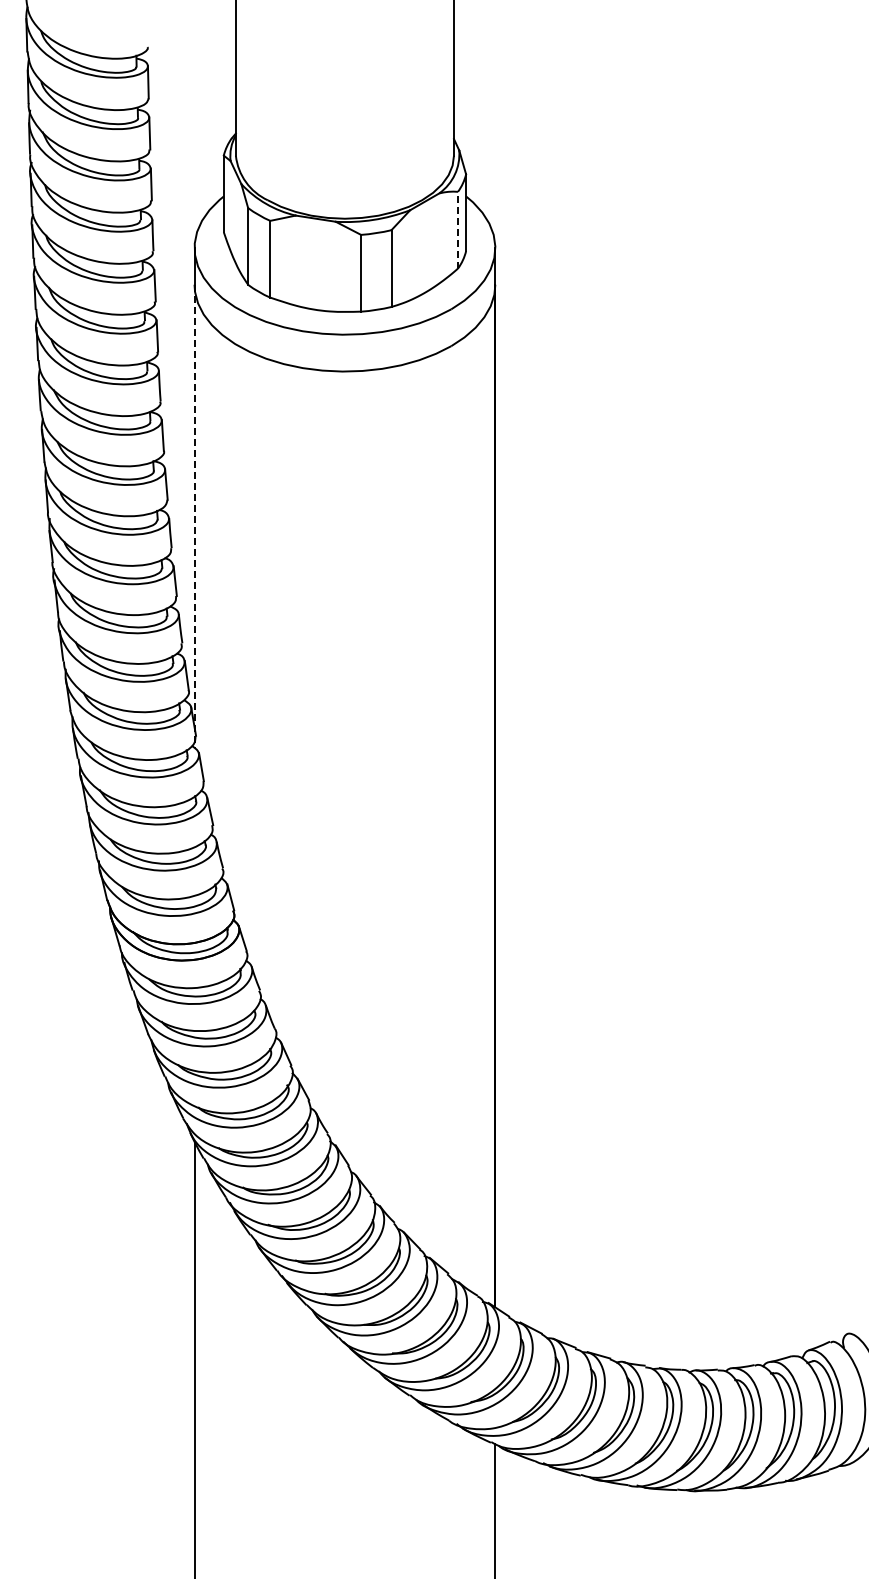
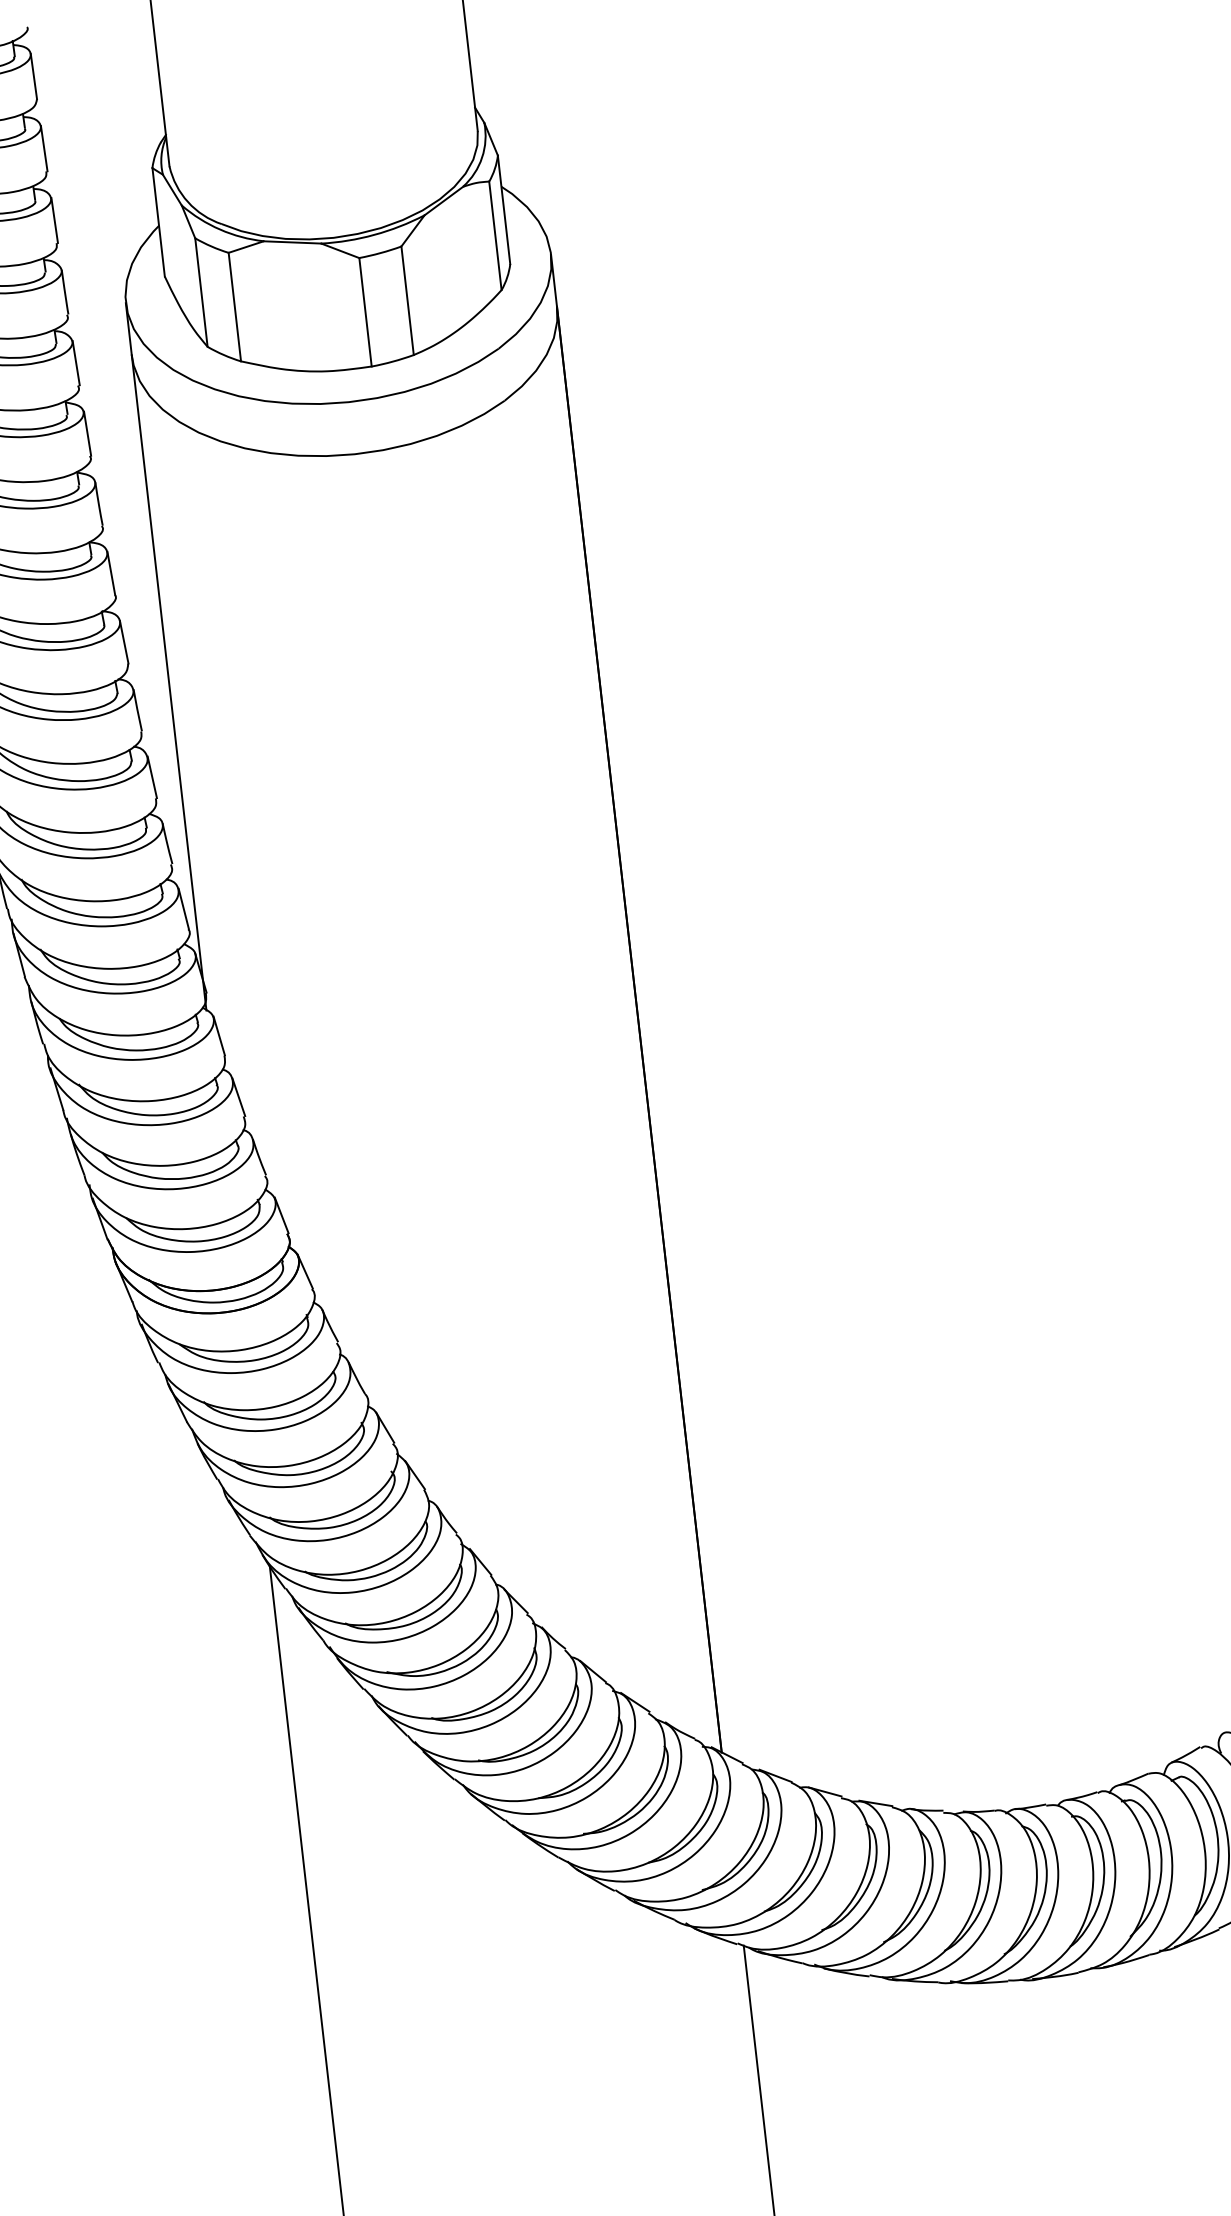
line: (457, 229) -> (494, 234), dashed -> solid
line: (194, 516) -> (169, 682), dashed -> solid

